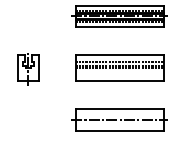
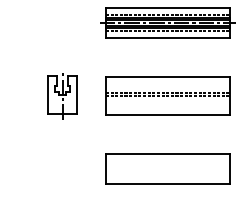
line: (119, 61) -> (167, 86), removed
part: (28, 69) -> (62, 96), moved
line: (119, 119) -> (167, 168), removed

